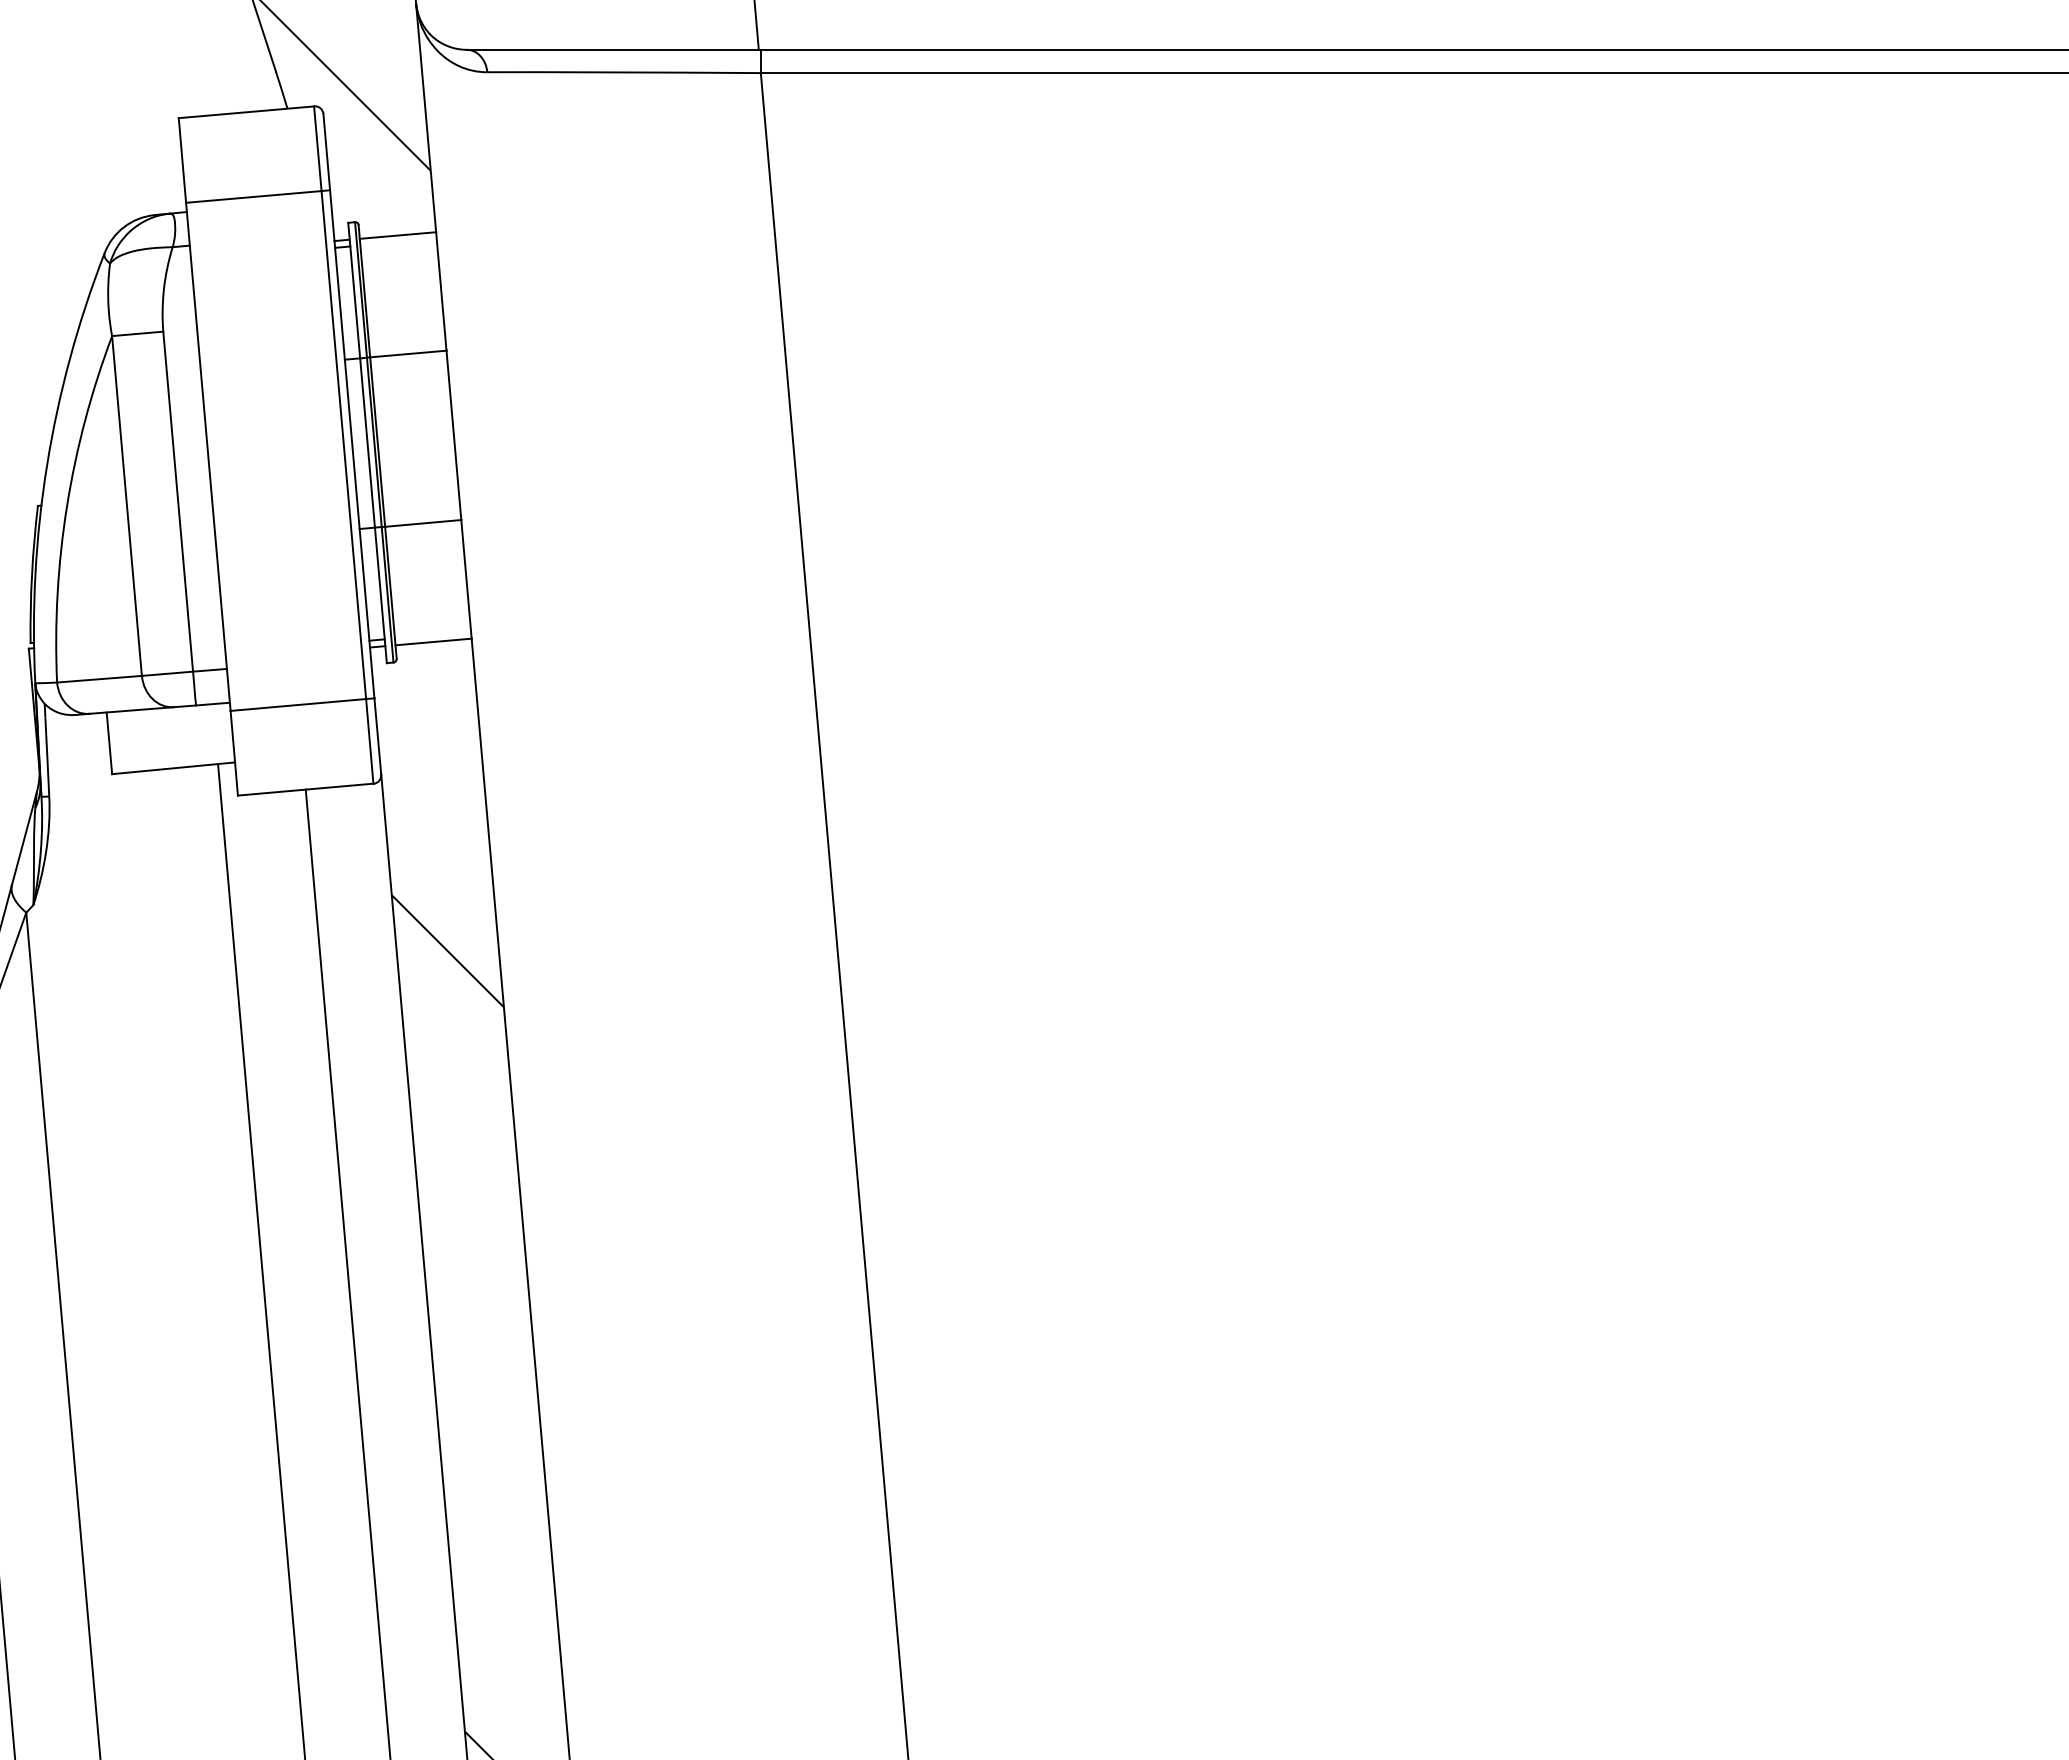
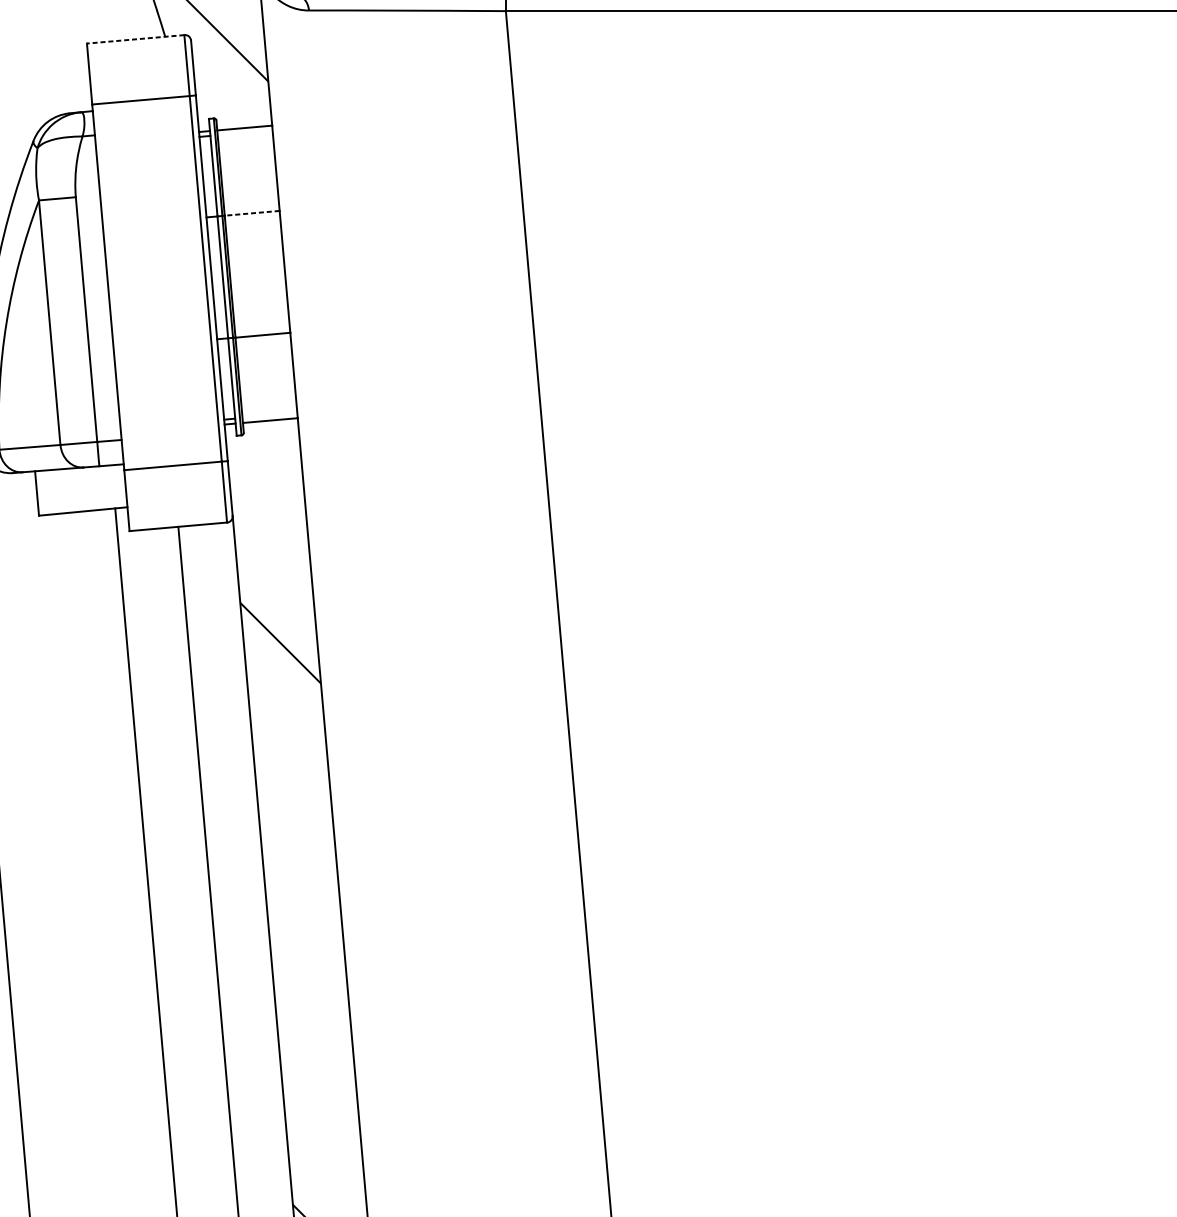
line: (246, 112) -> (135, 39), solid -> dashed
line: (407, 354) -> (251, 213), solid -> dashed

